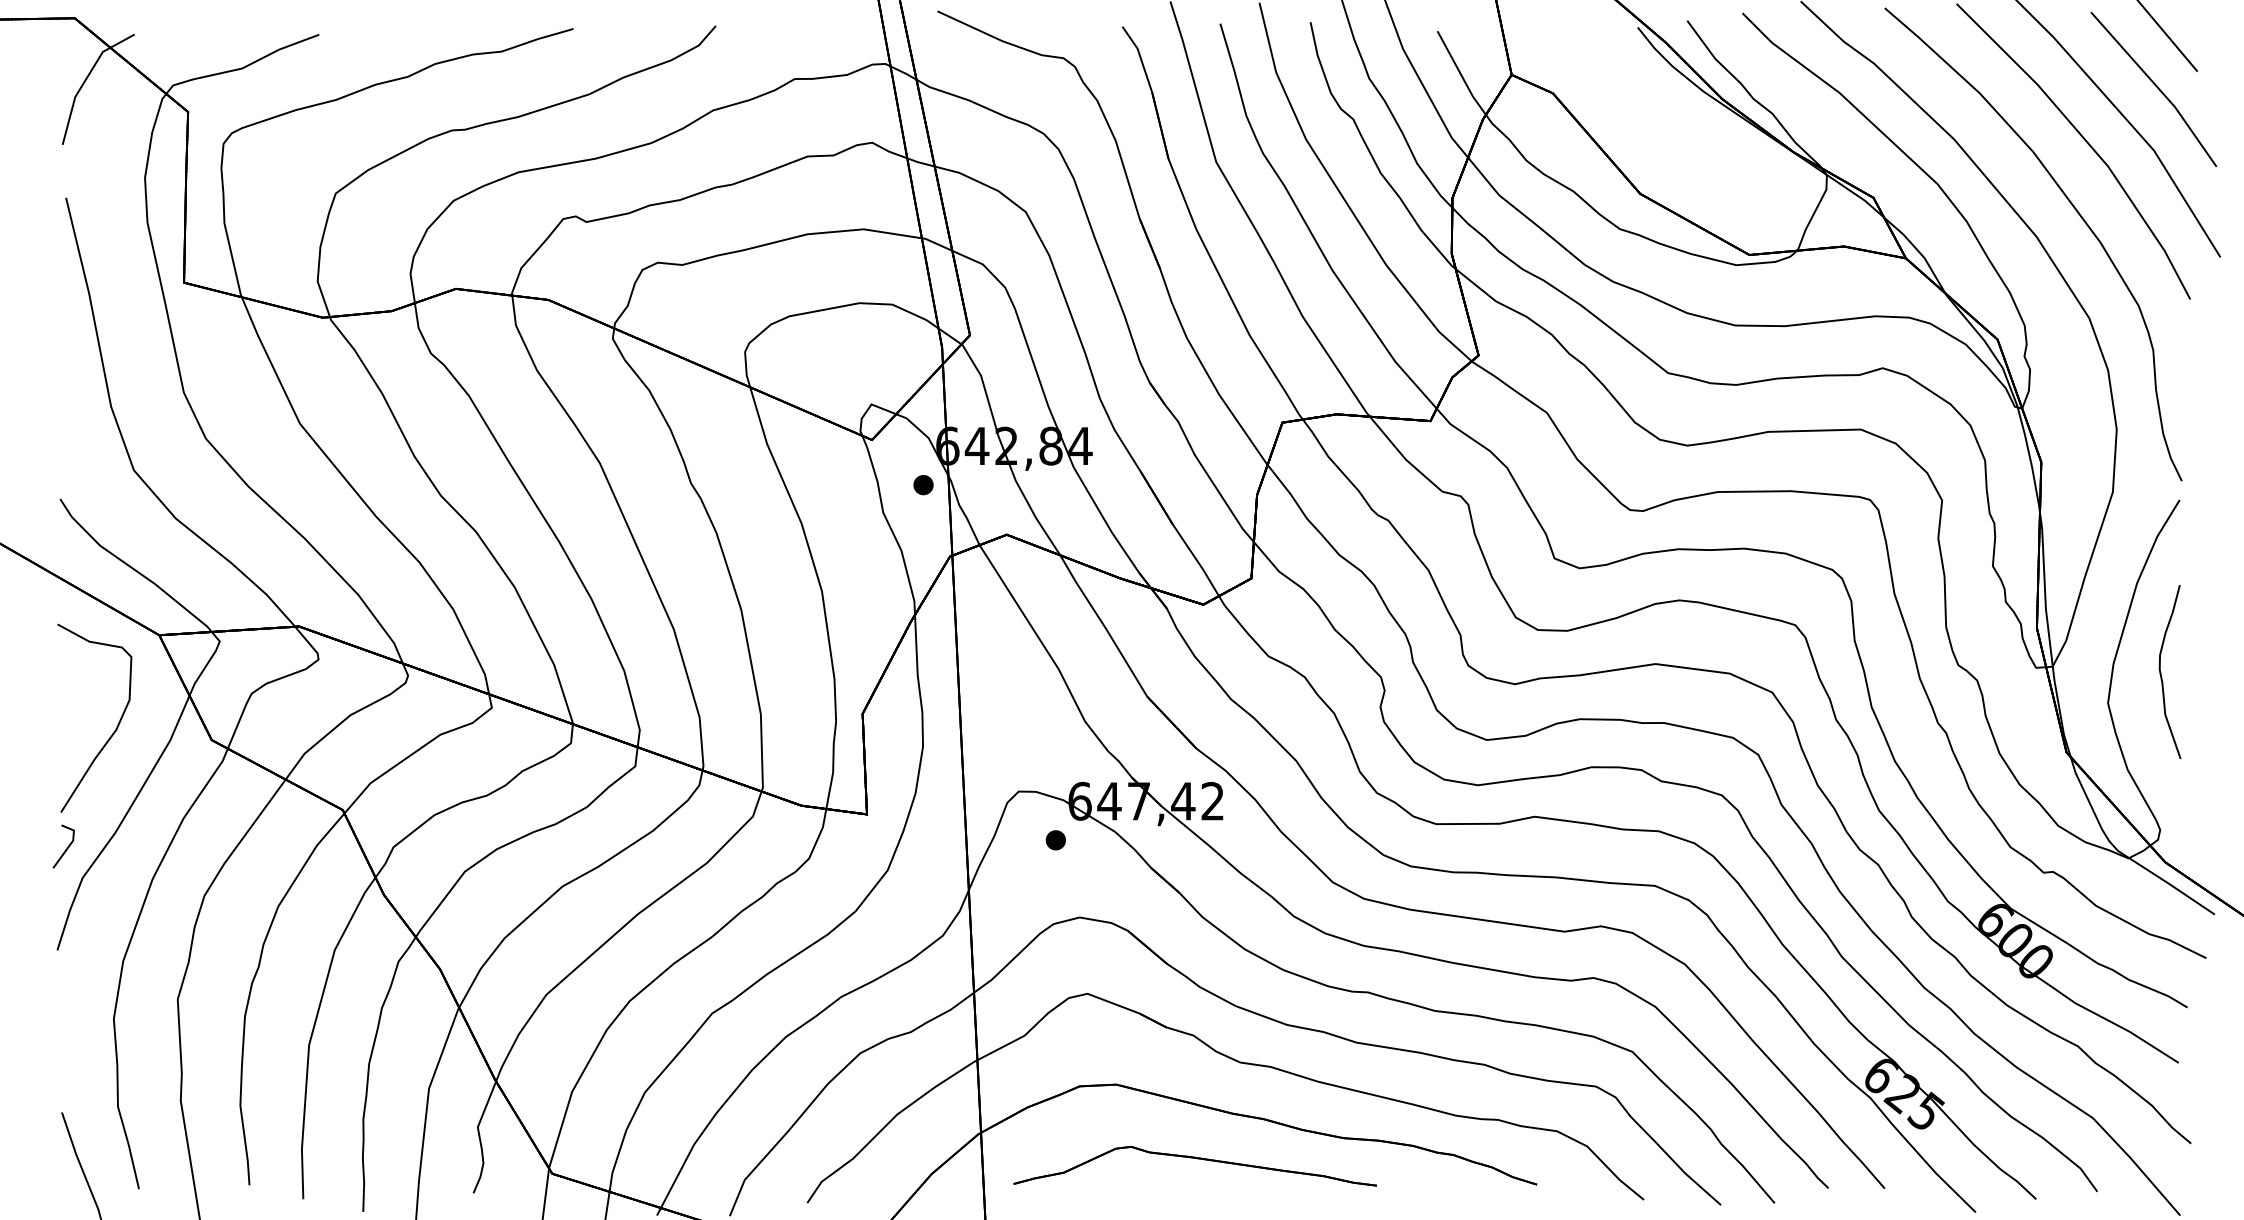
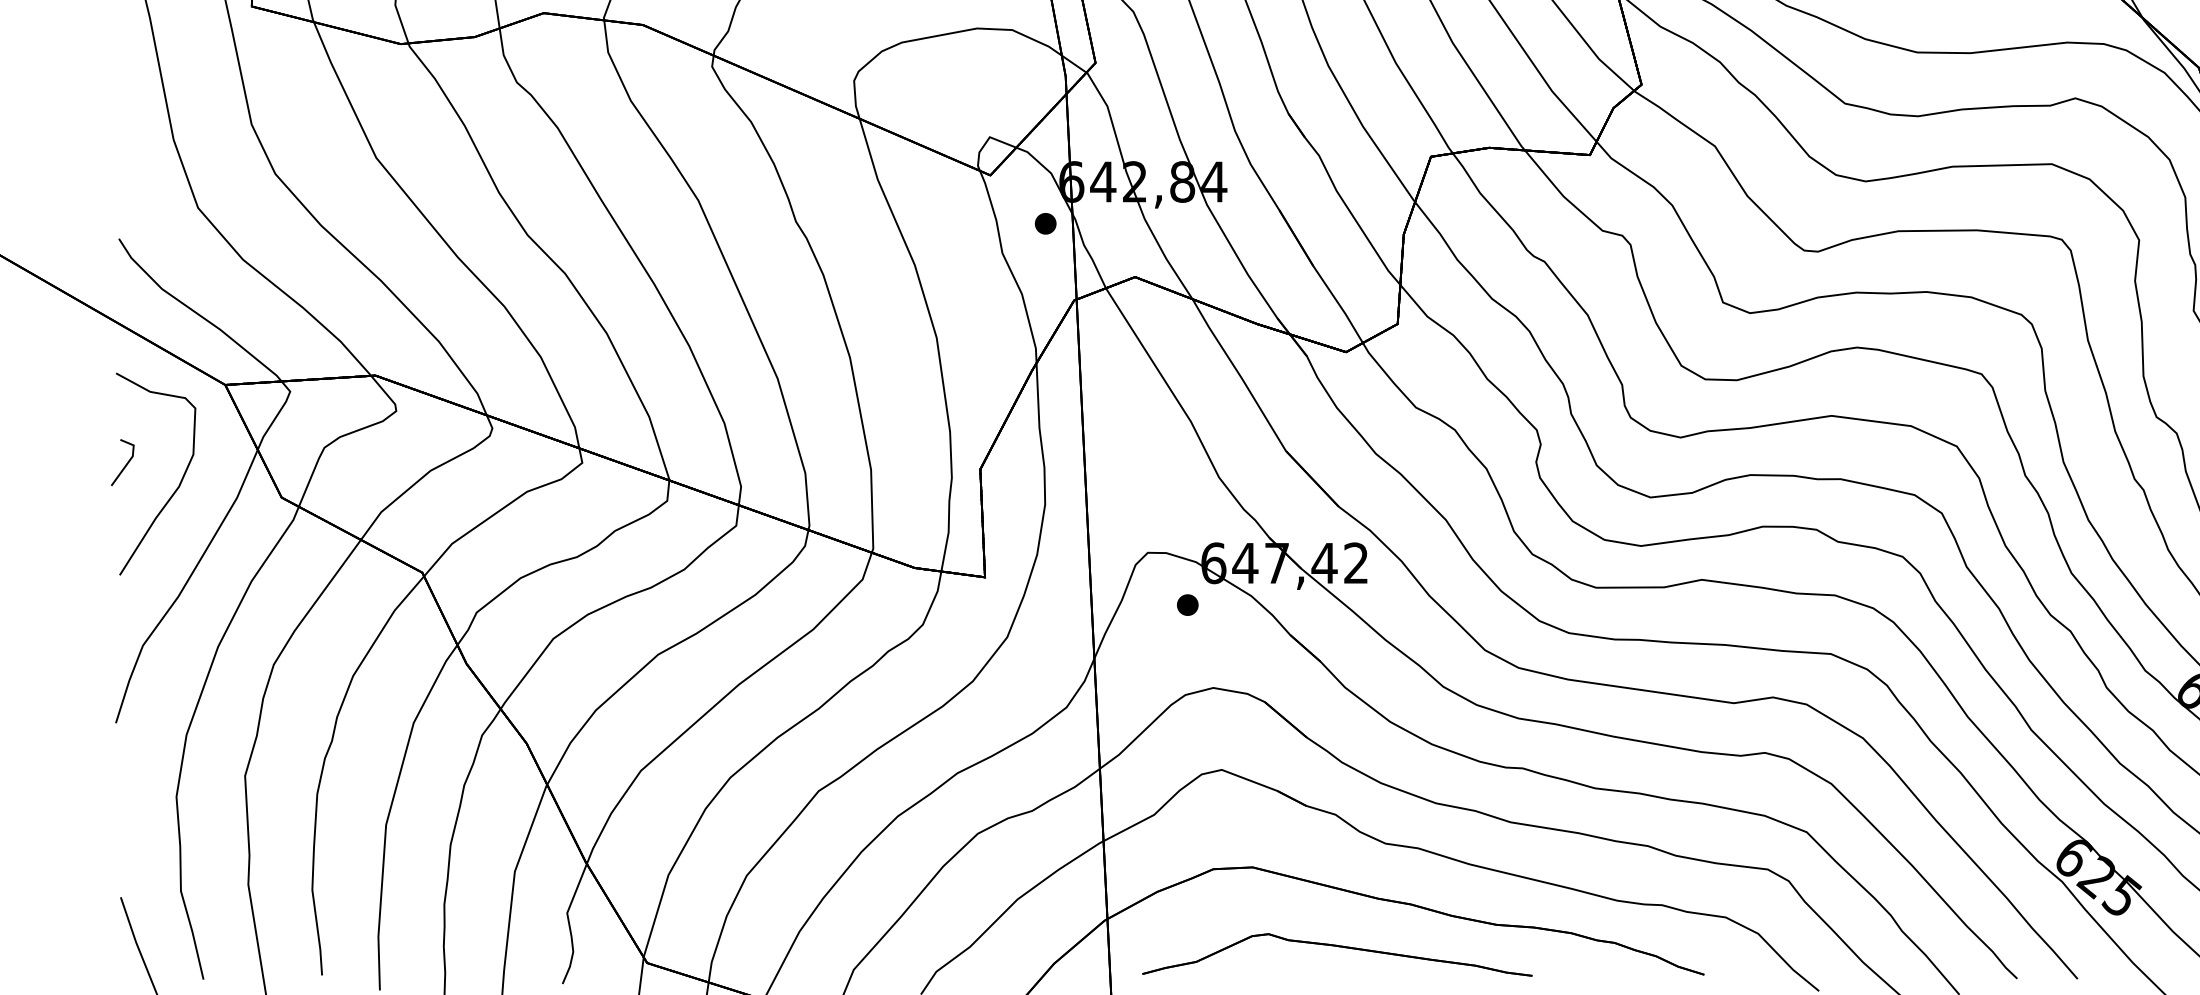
part: (63, 846) -> (122, 462), moved

